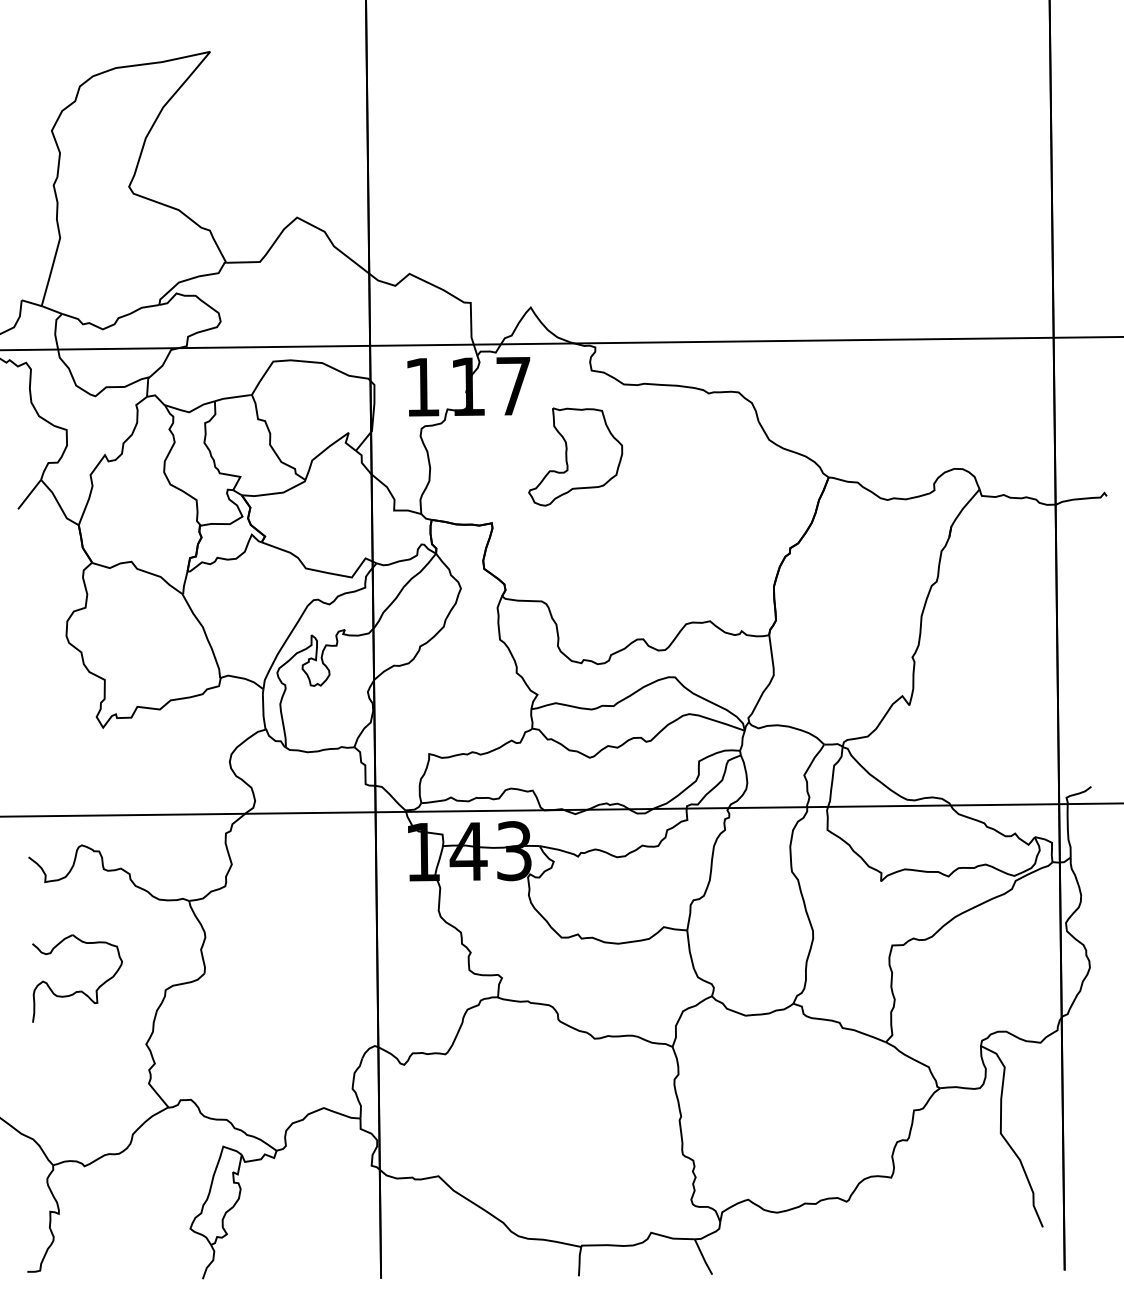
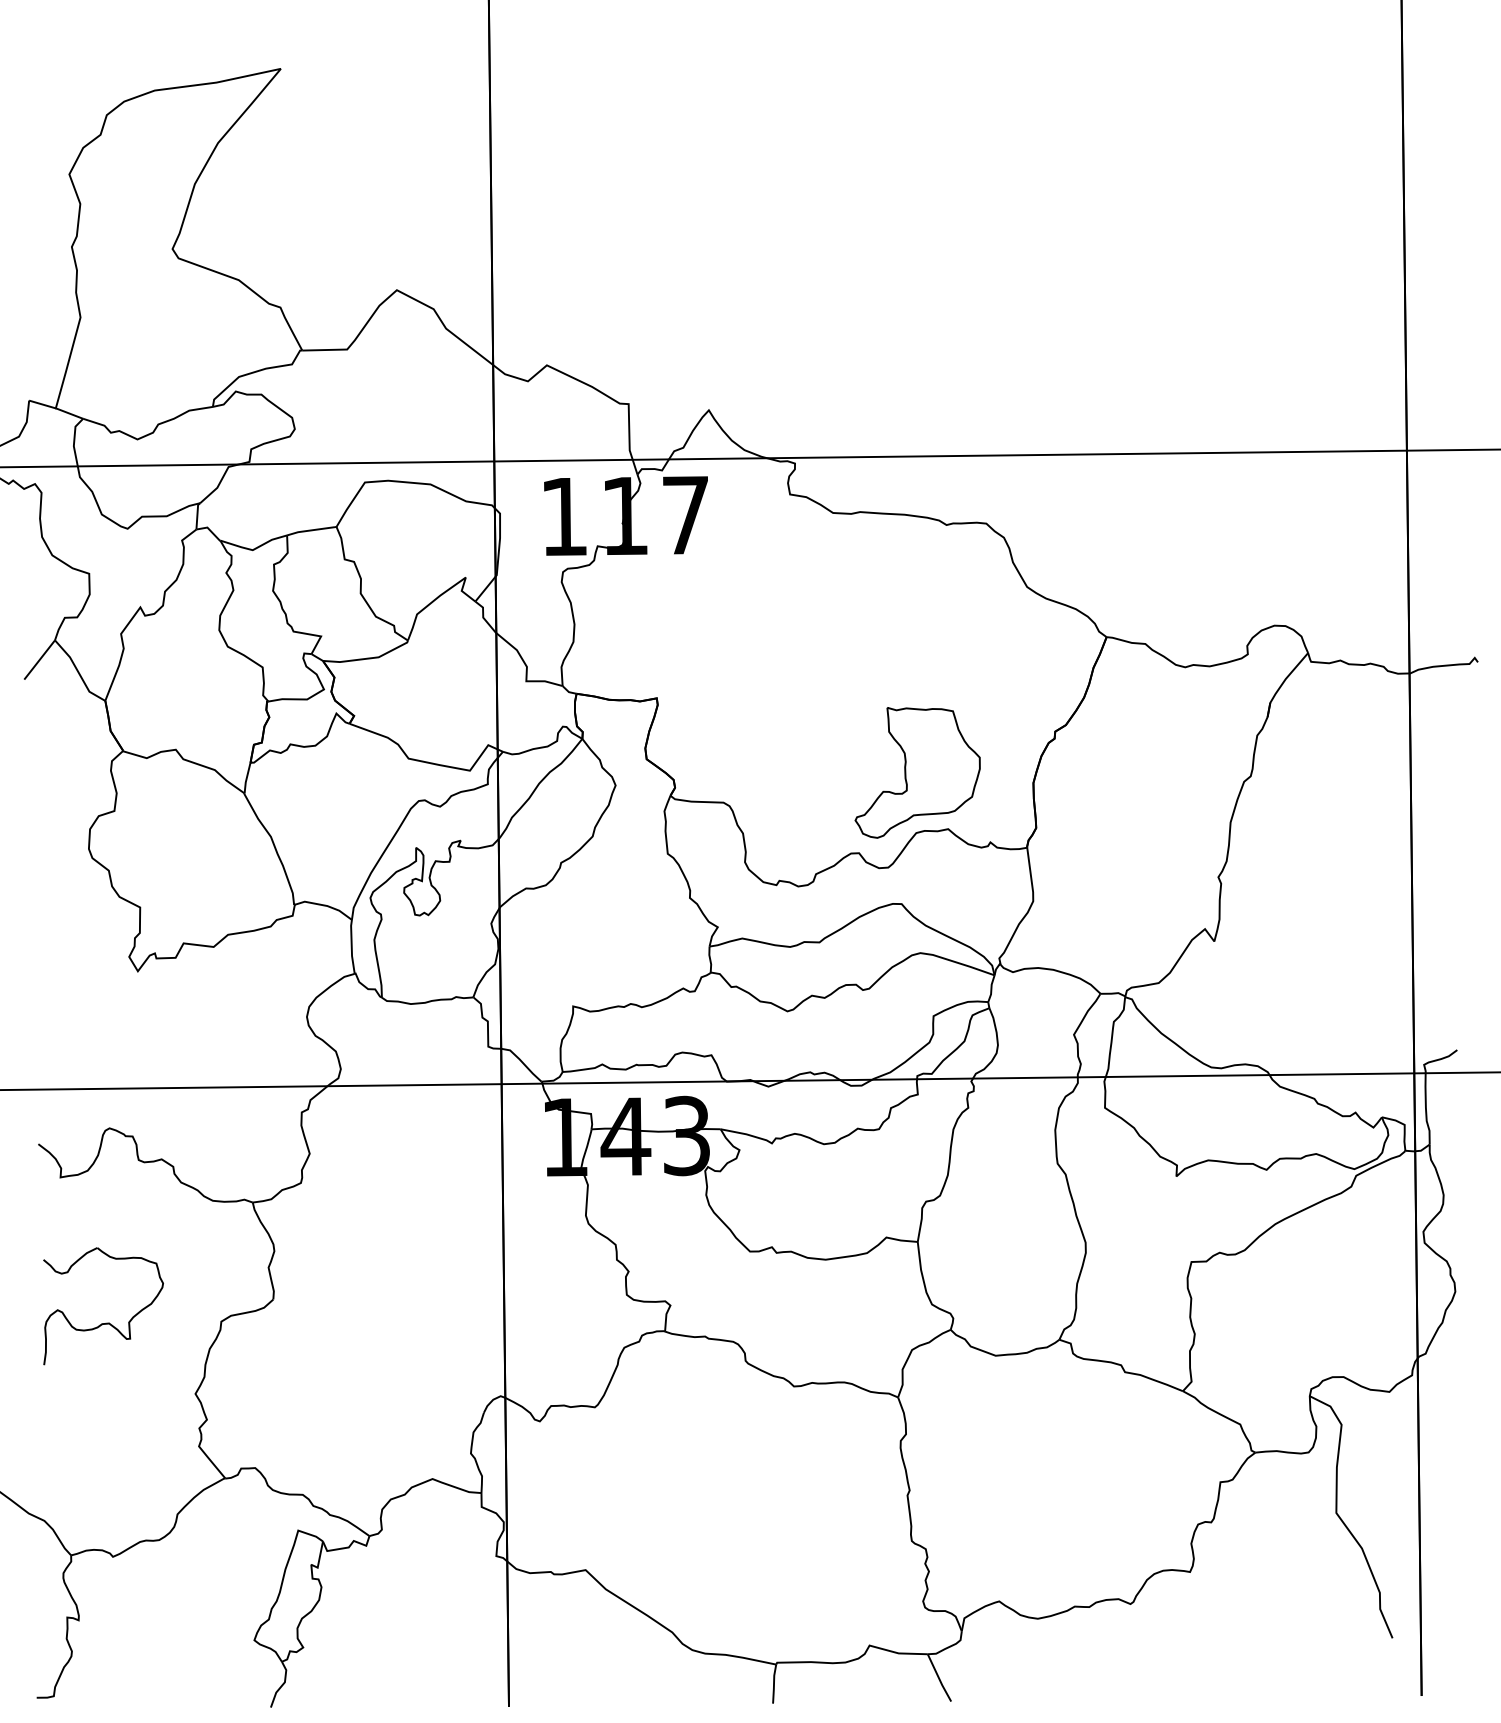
part: (575, 456) -> (917, 772), moved

